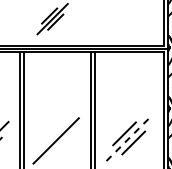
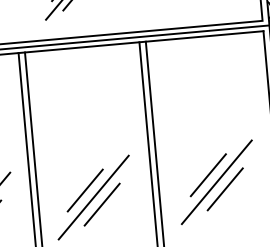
line: (51, 136) -> (85, 190), added
line: (129, 138) -> (217, 182), dashed -> solid
line: (60, 145) -> (101, 204), added

